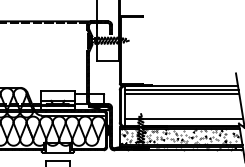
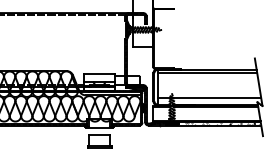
line: (181, 94) -> (207, 76), removed
hatch: (179, 136) -> (205, 113), removed

